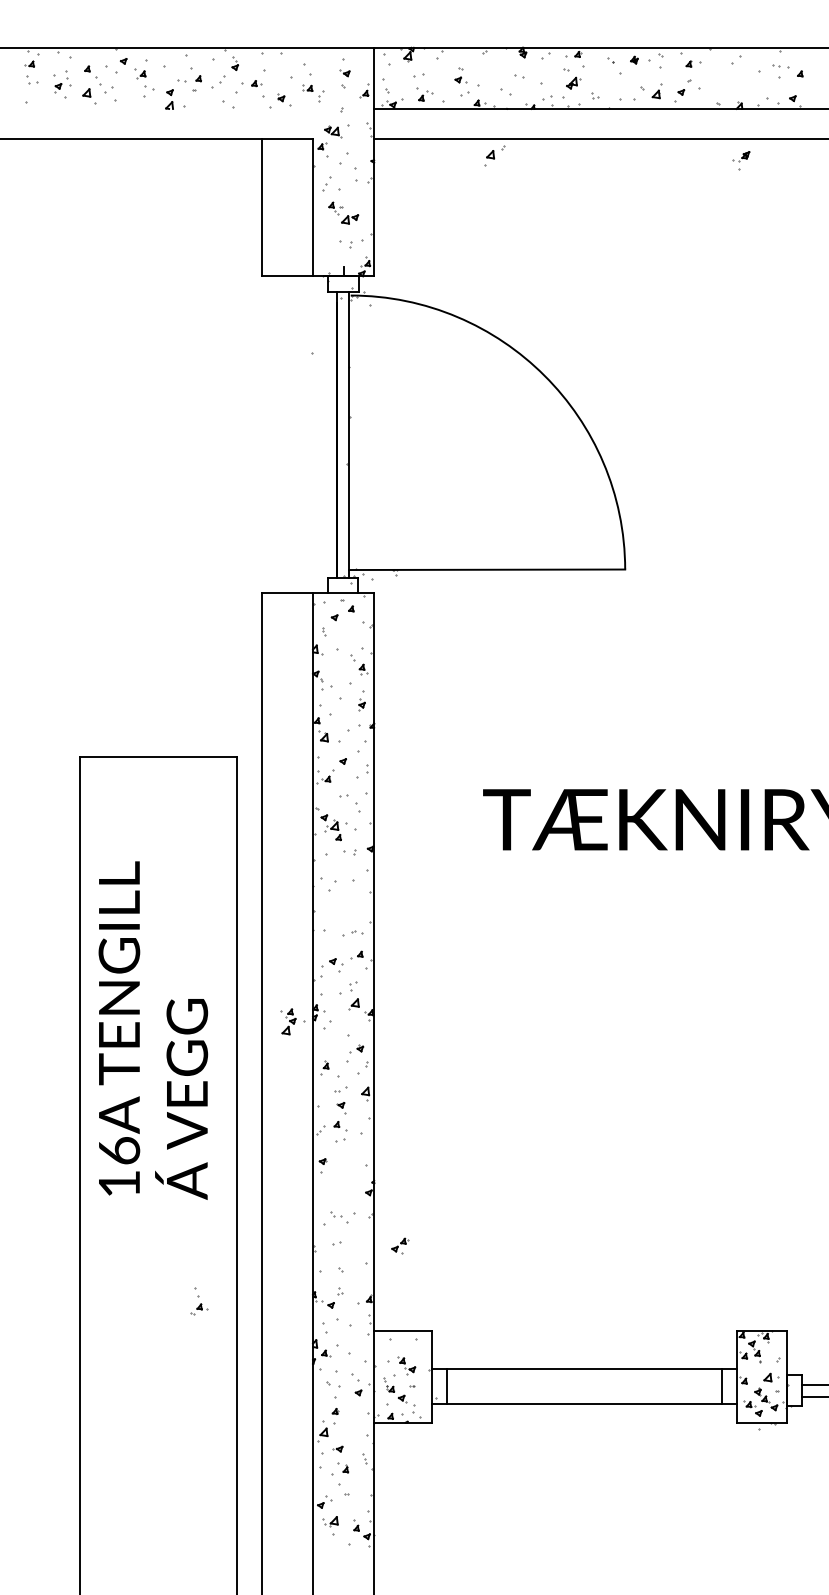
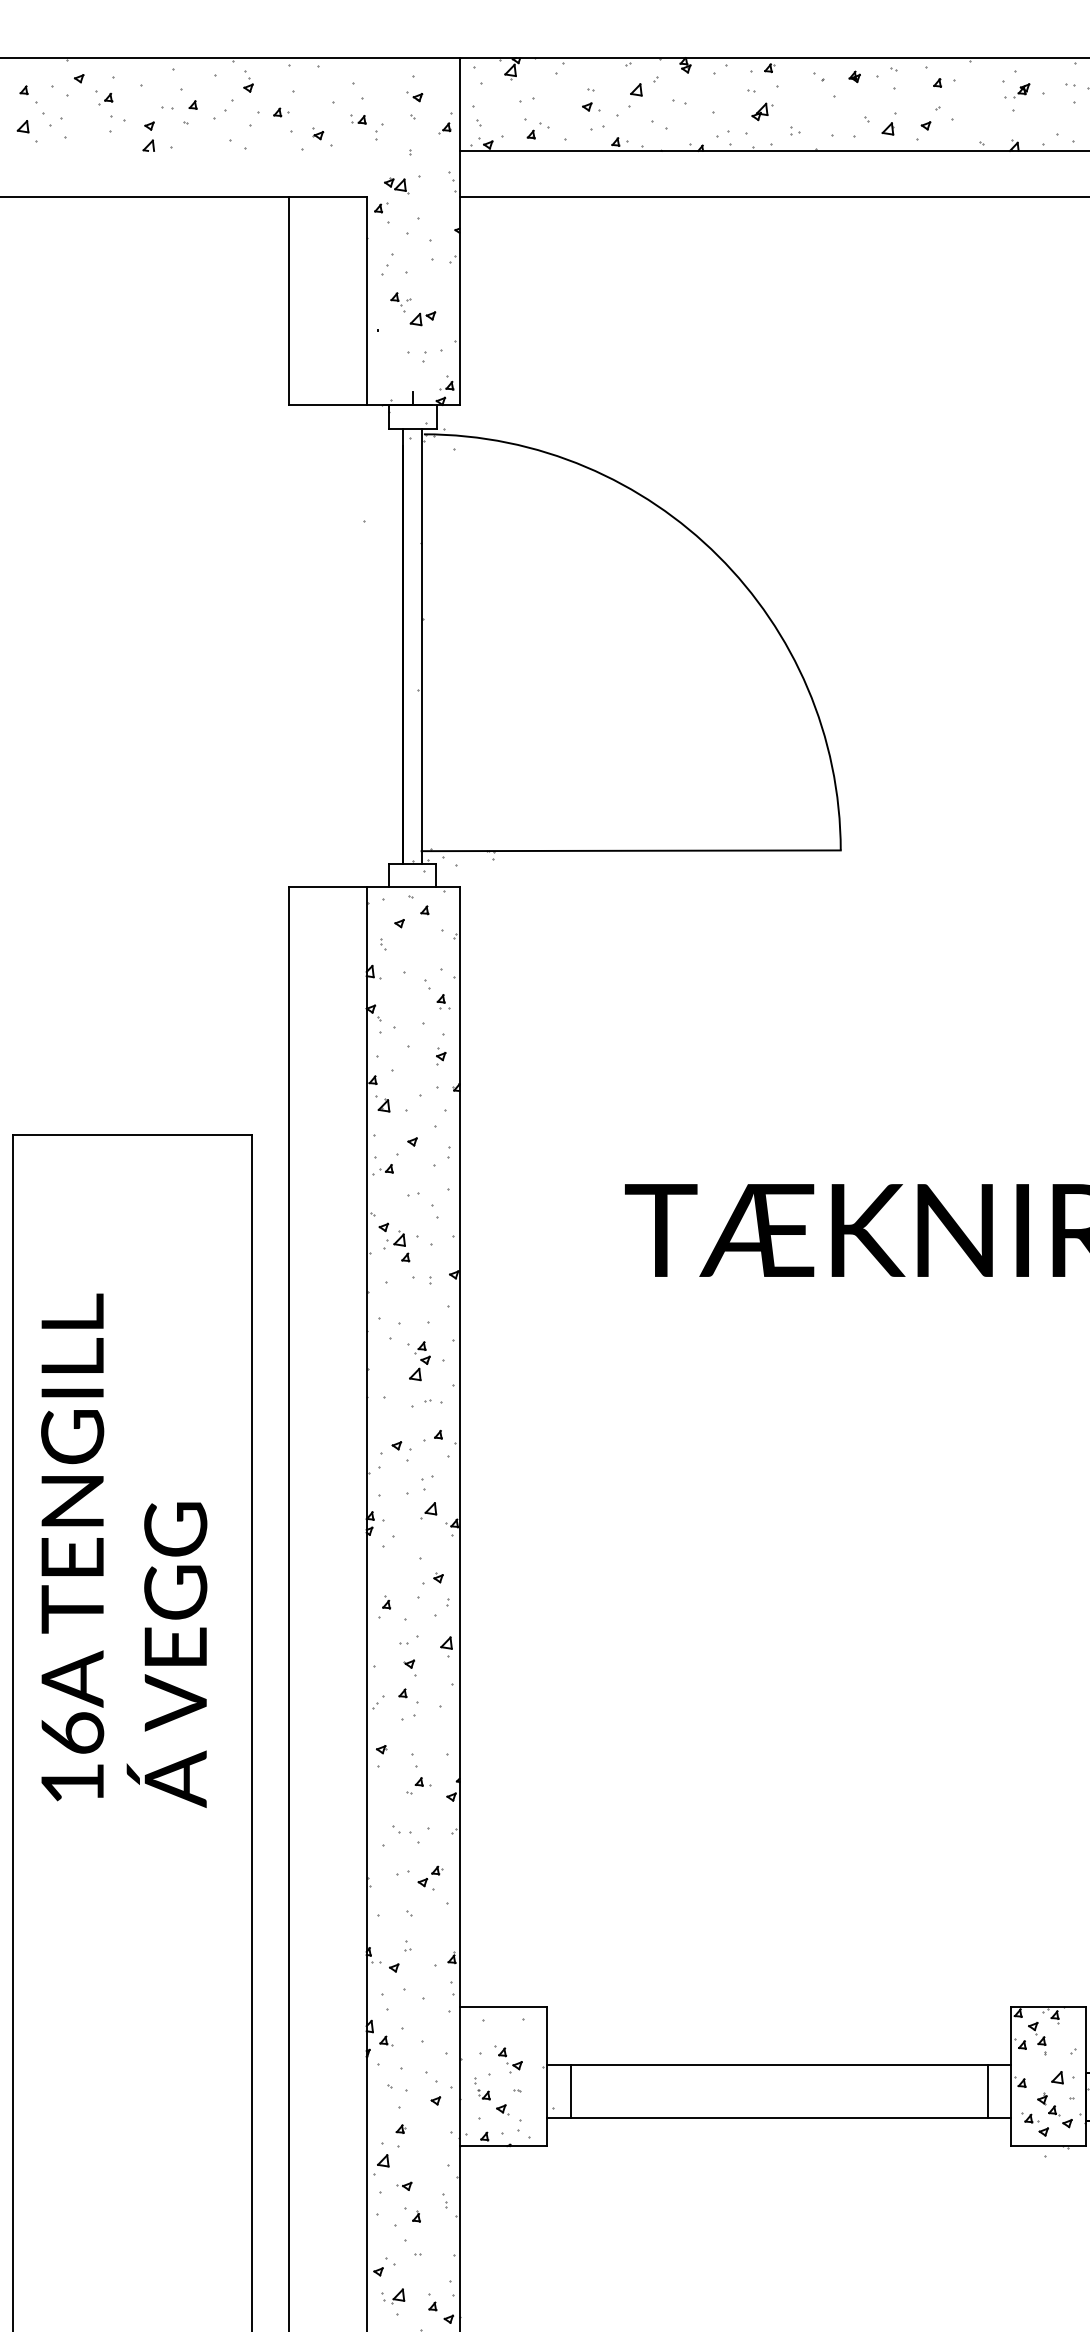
part: (494, 155) -> (642, 91), moved
part: (741, 160) -> (1017, 97), moved
part: (292, 1021) -> (425, 1360), moved
part: (400, 1245) -> (431, 1877), moved
part: (199, 1301) -> (419, 1773), moved

